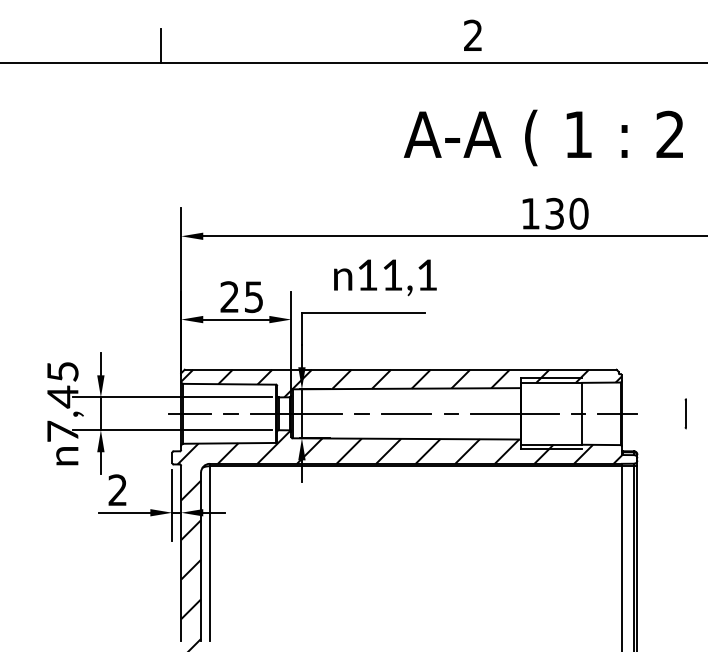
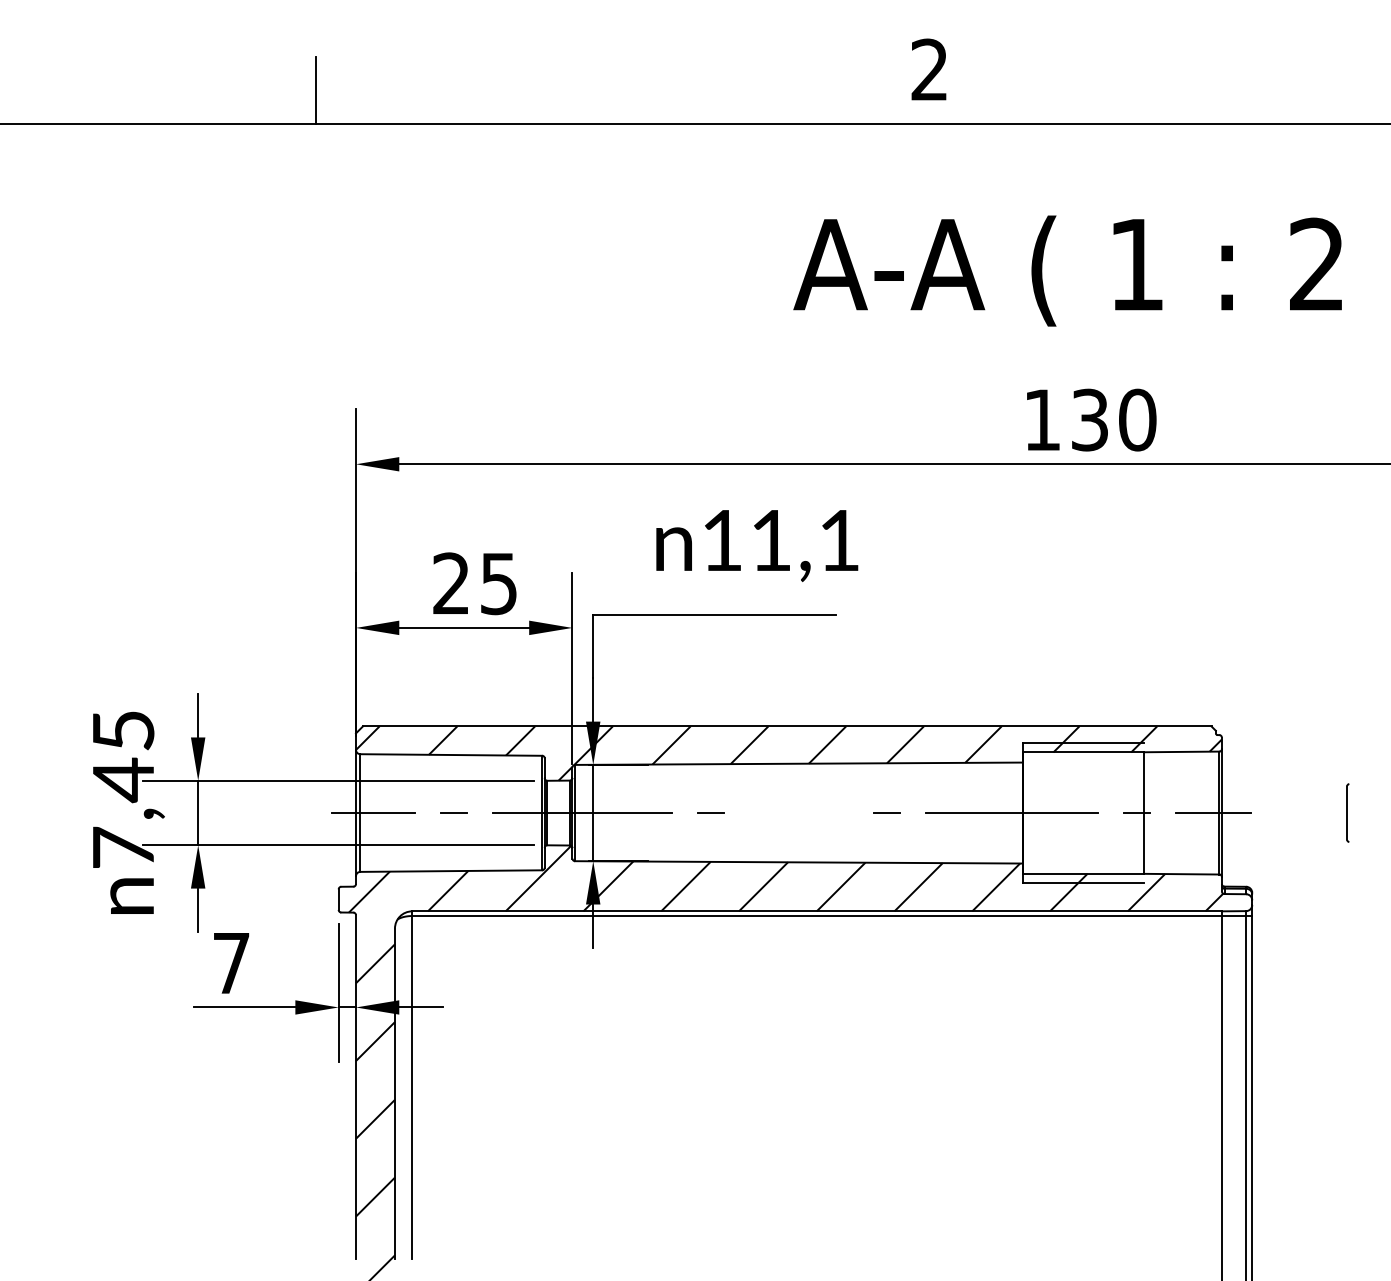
line: (406, 413) -> (798, 812), removed
text: (117, 489) -> (230, 961), 2 -> 7

